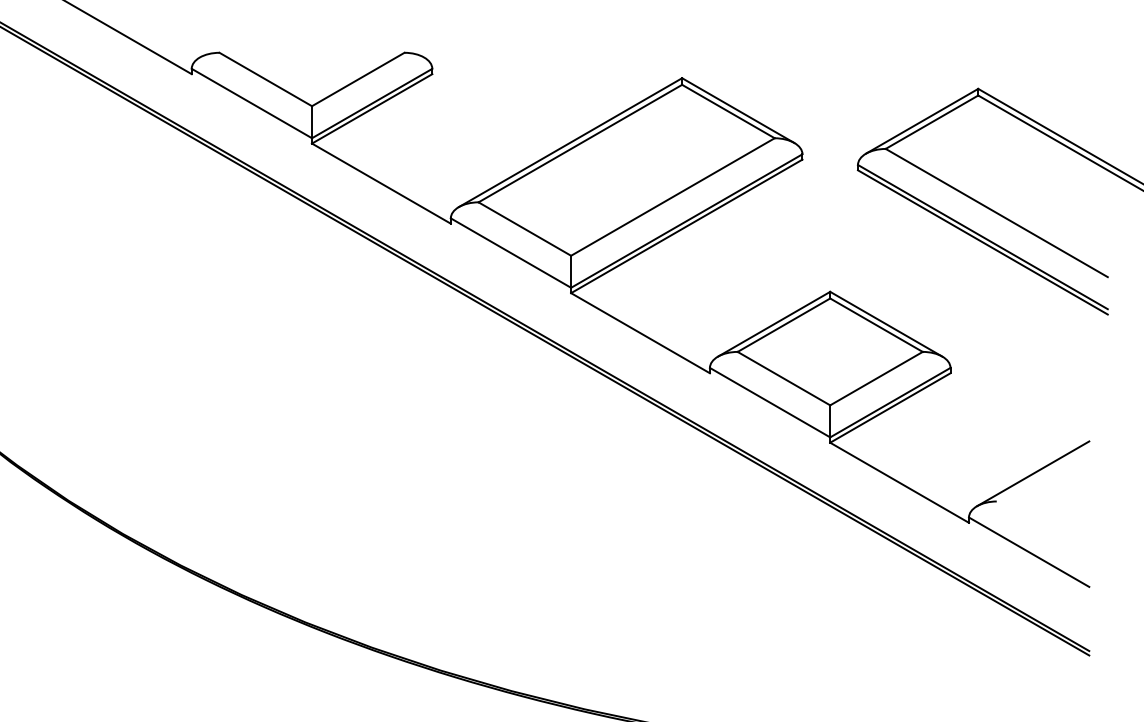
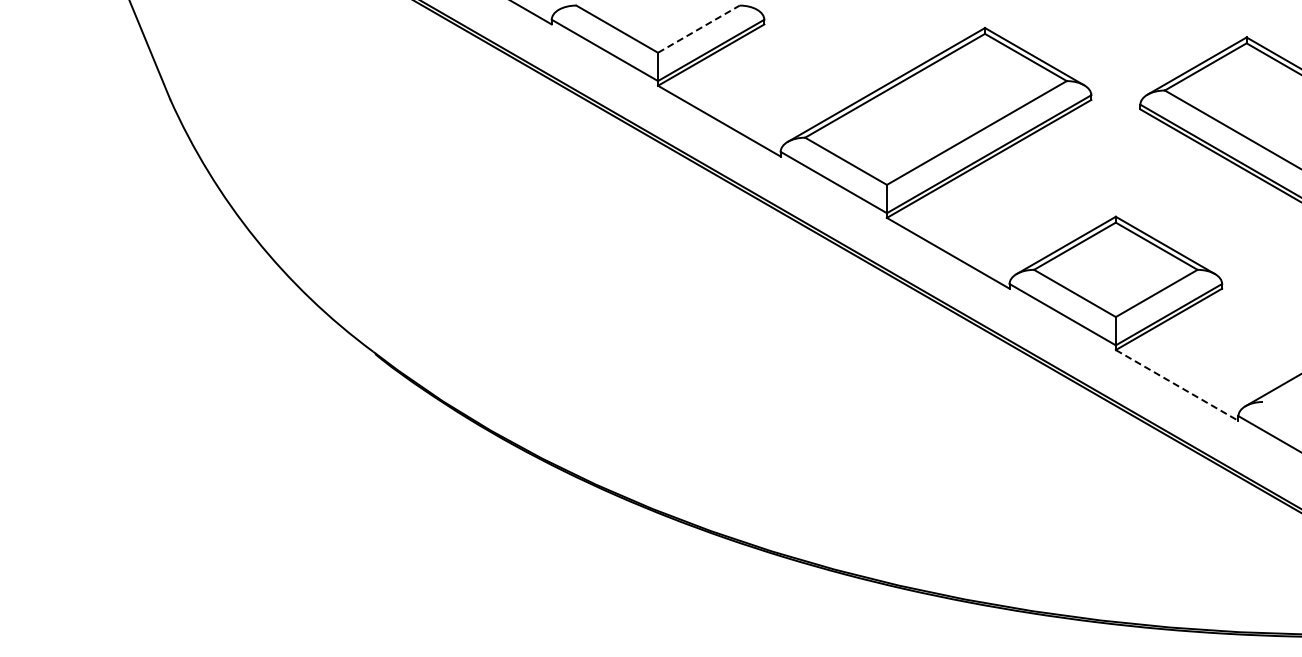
line: (358, 78) -> (699, 28), solid -> dashed
line: (900, 482) -> (1177, 385), solid -> dashed

